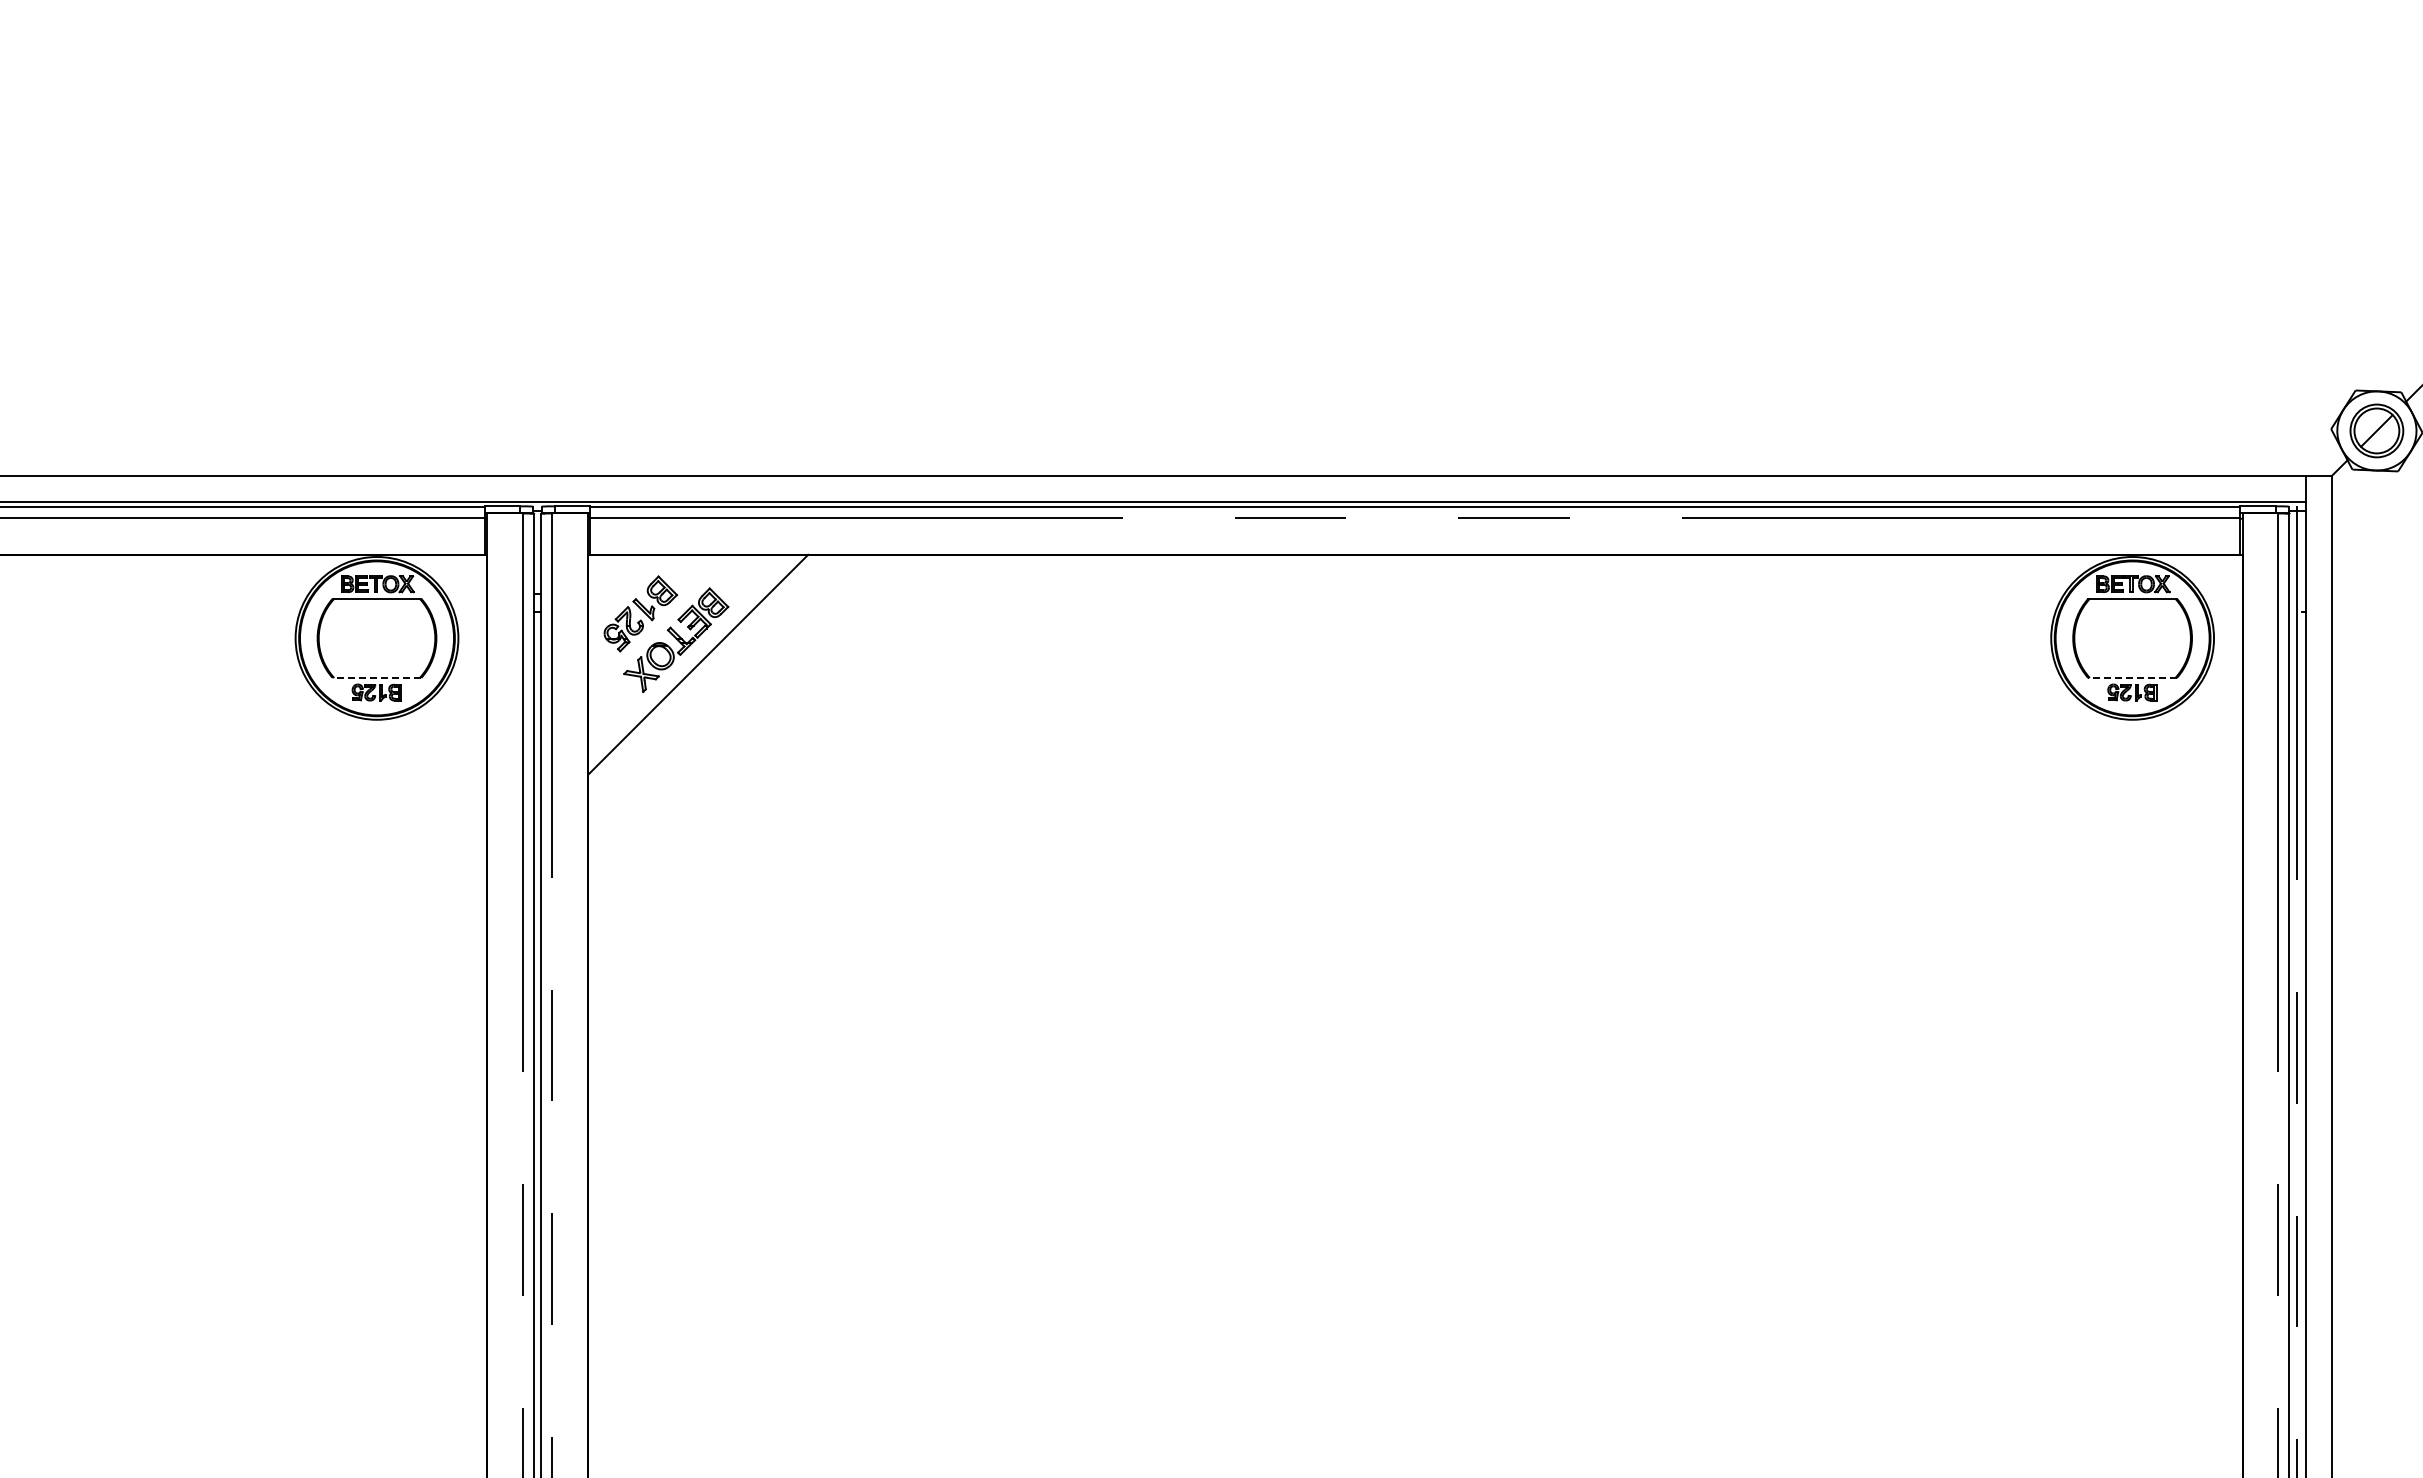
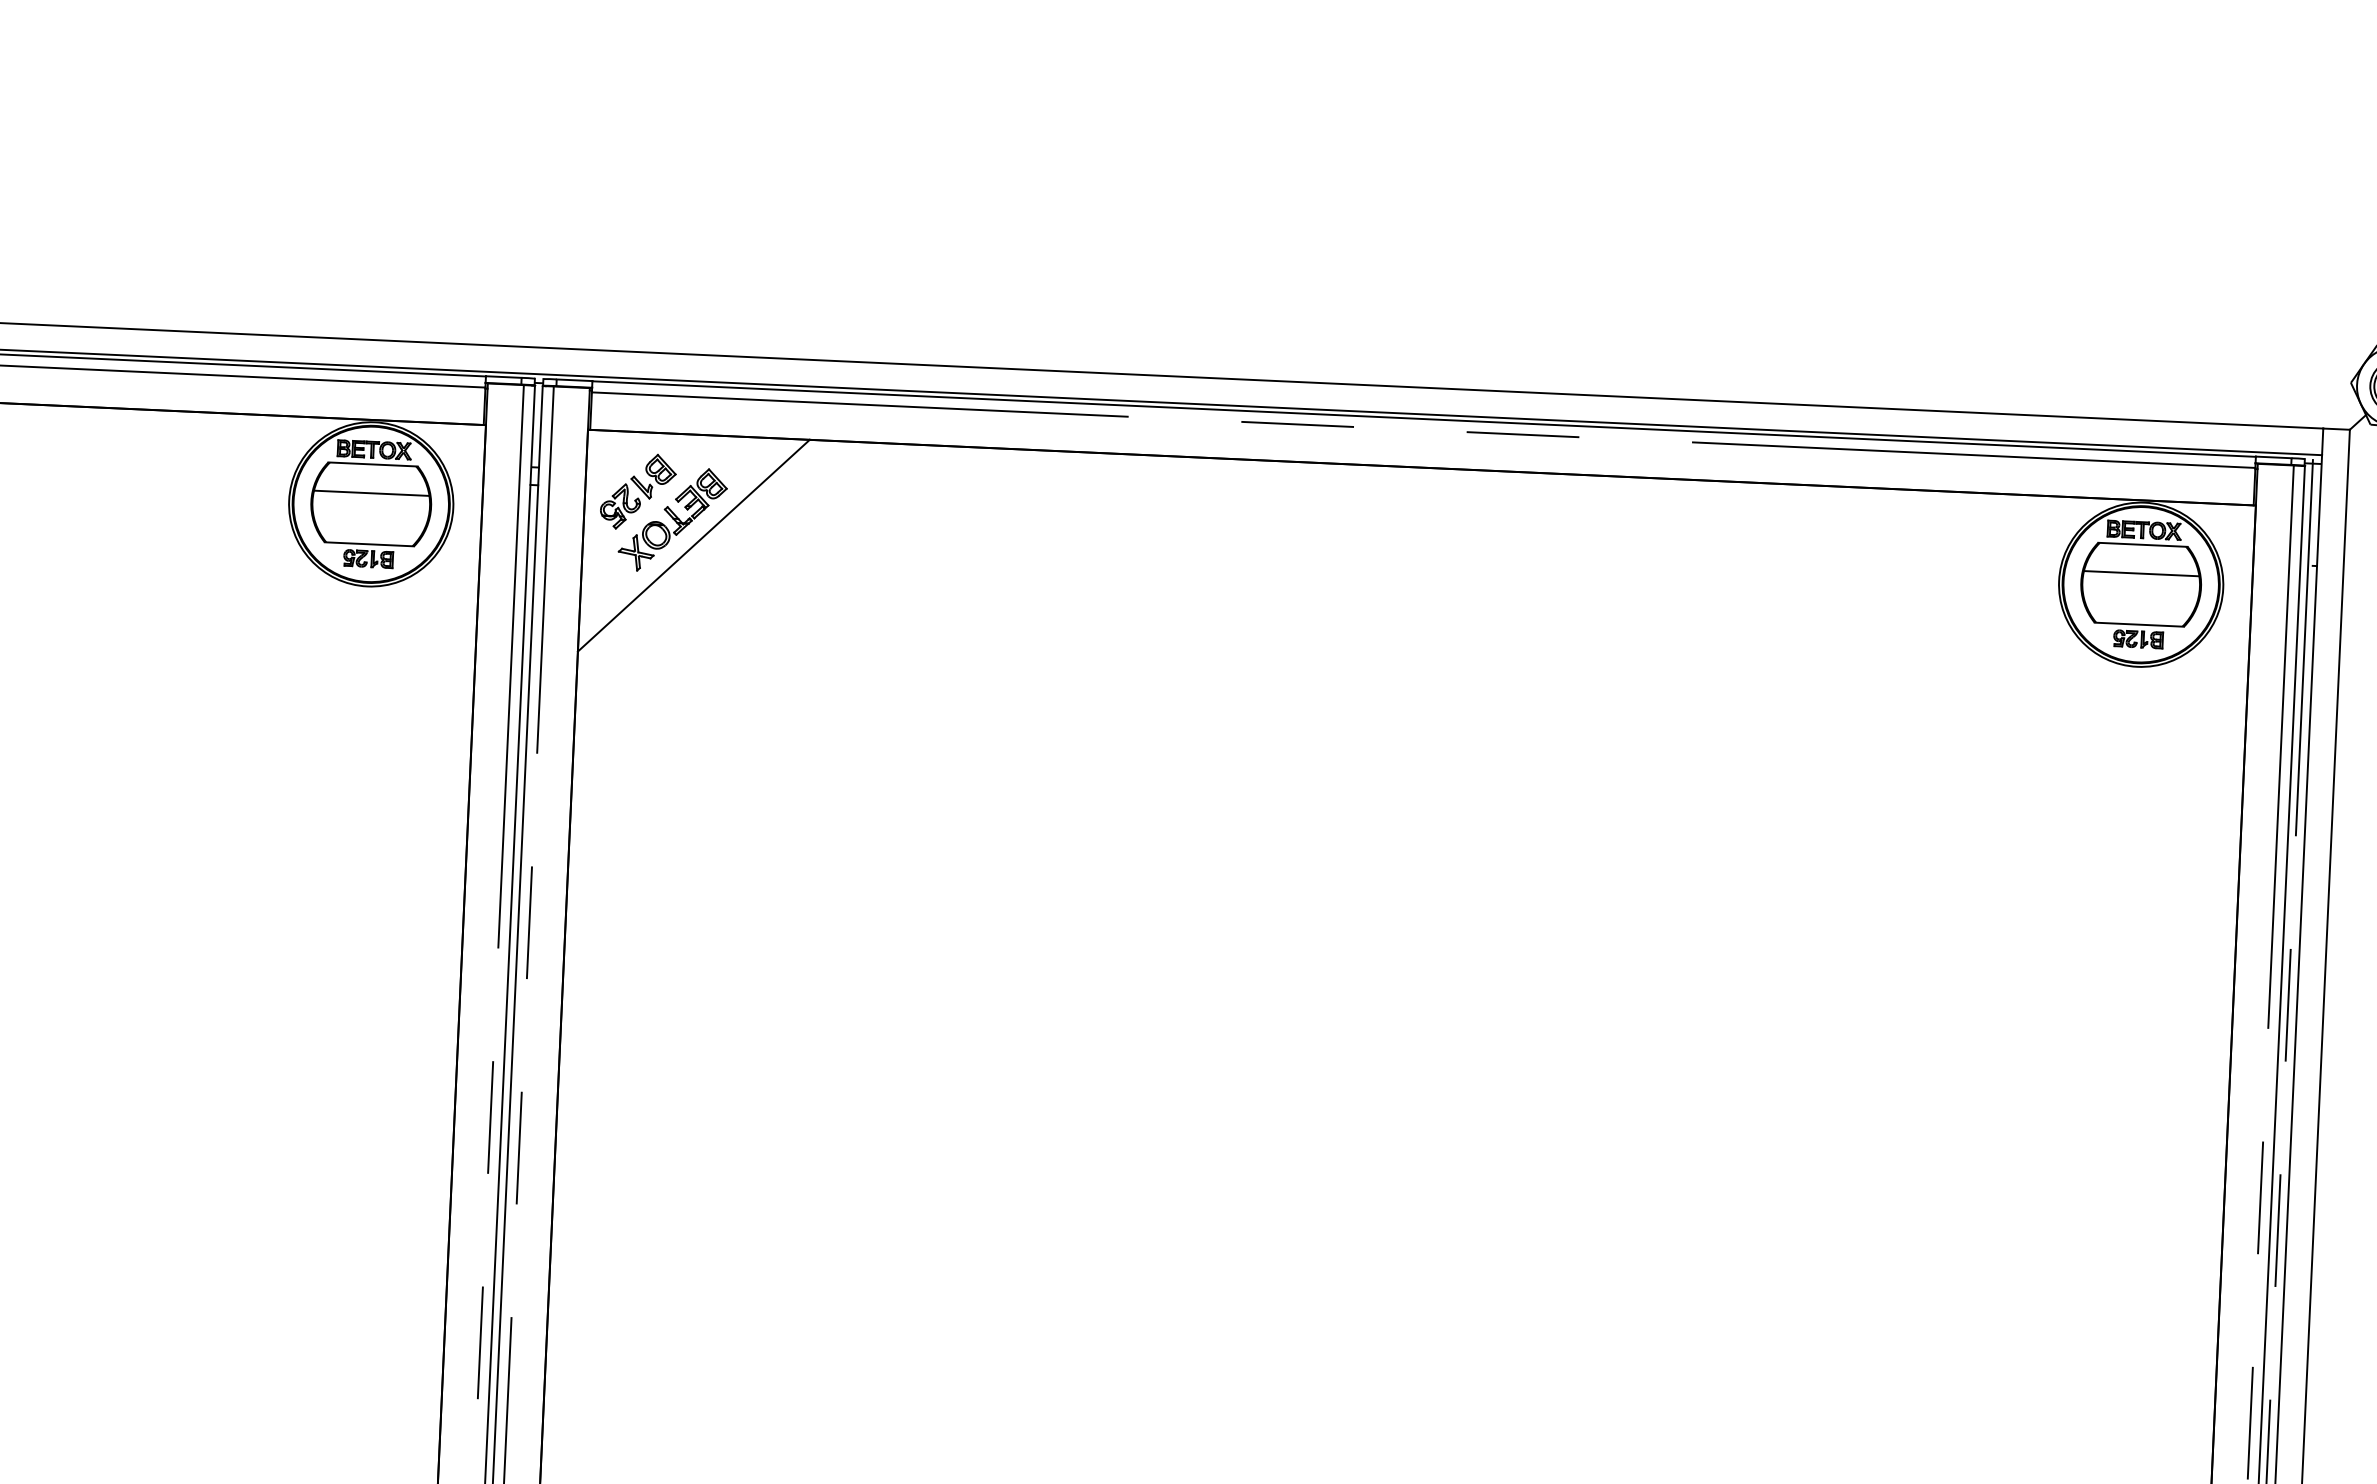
line: (376, 627) -> (371, 493), added
line: (2132, 627) -> (2141, 573), added
line: (376, 677) -> (368, 543), dashed -> solid
line: (2132, 677) -> (2139, 624), dashed -> solid

